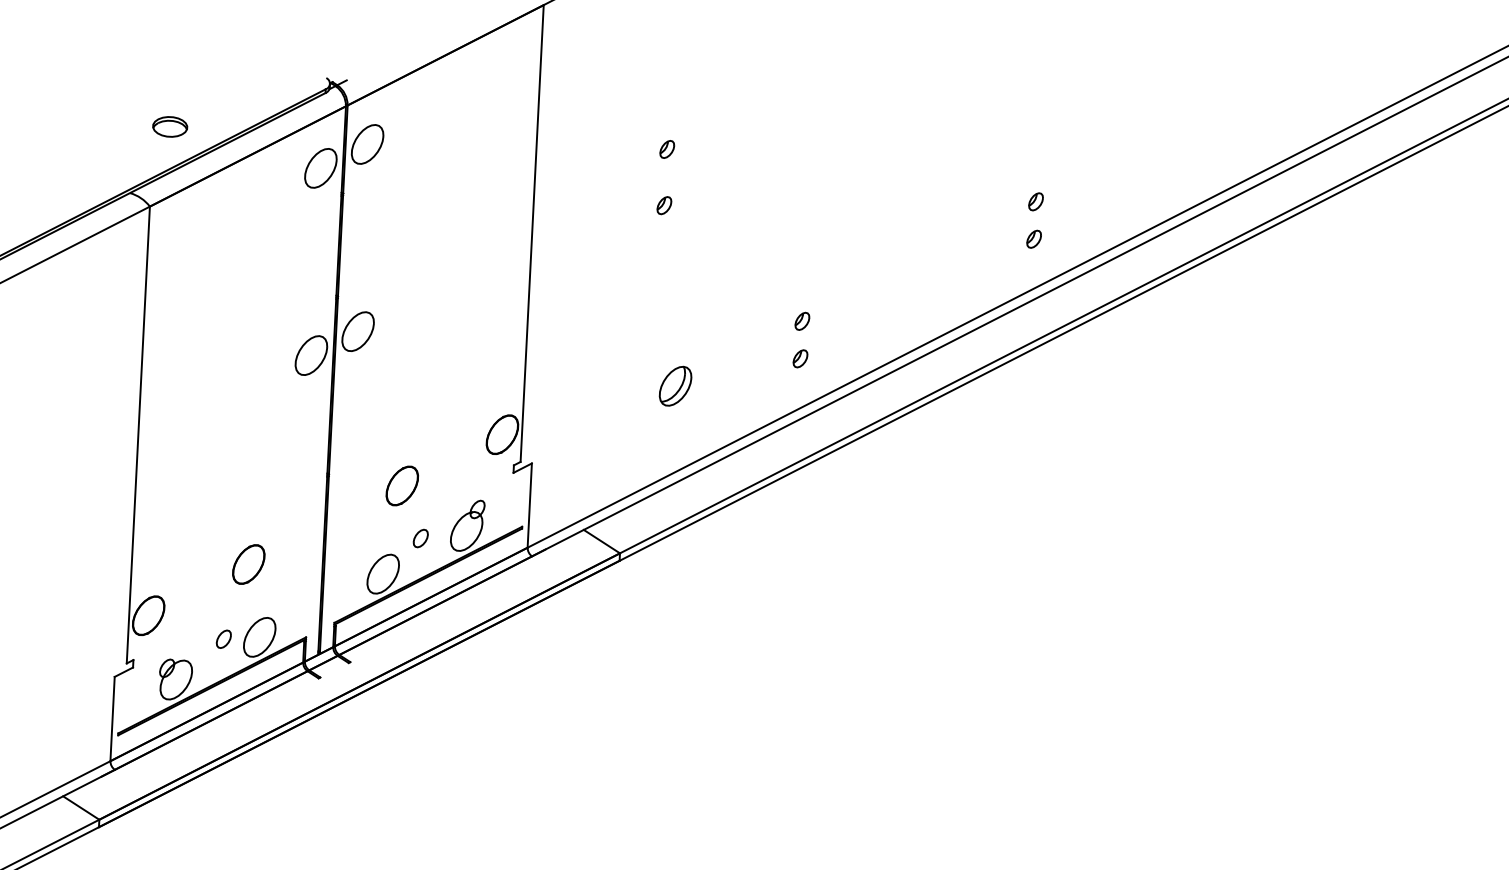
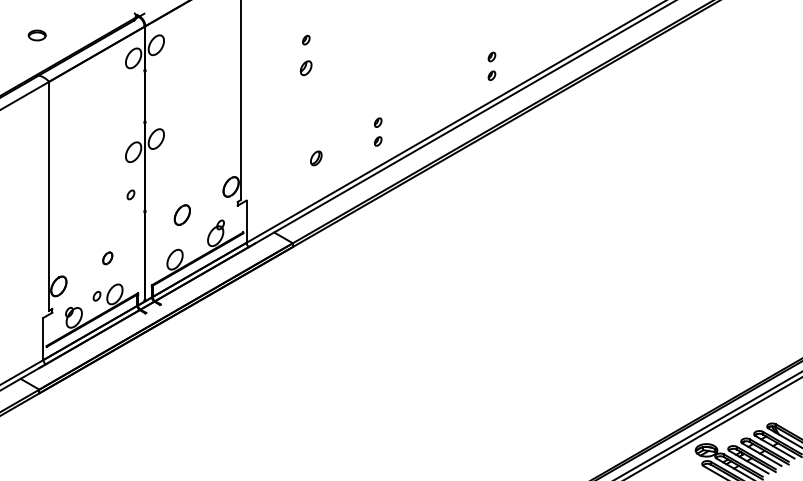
part: (168, 126) -> (36, 35), moved
part: (664, 205) -> (306, 68), size x1.6
part: (673, 386) -> (315, 158), size x0.7
part: (419, 537) -> (130, 194), moved
part: (248, 564) -> (107, 258), size x0.6

